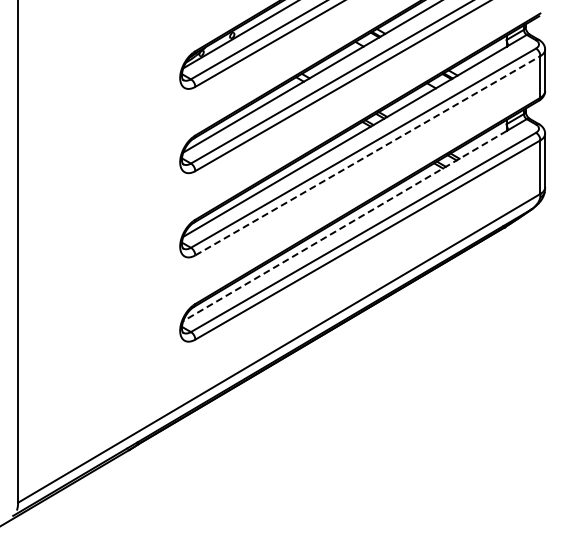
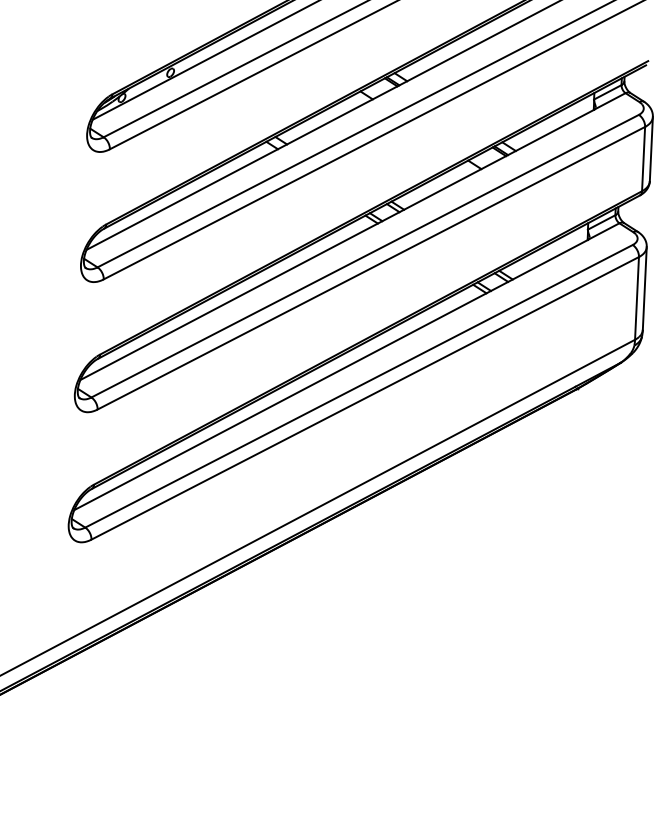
line: (368, 155) -> (372, 267), dashed -> solid
line: (345, 226) -> (331, 375), dashed -> solid

